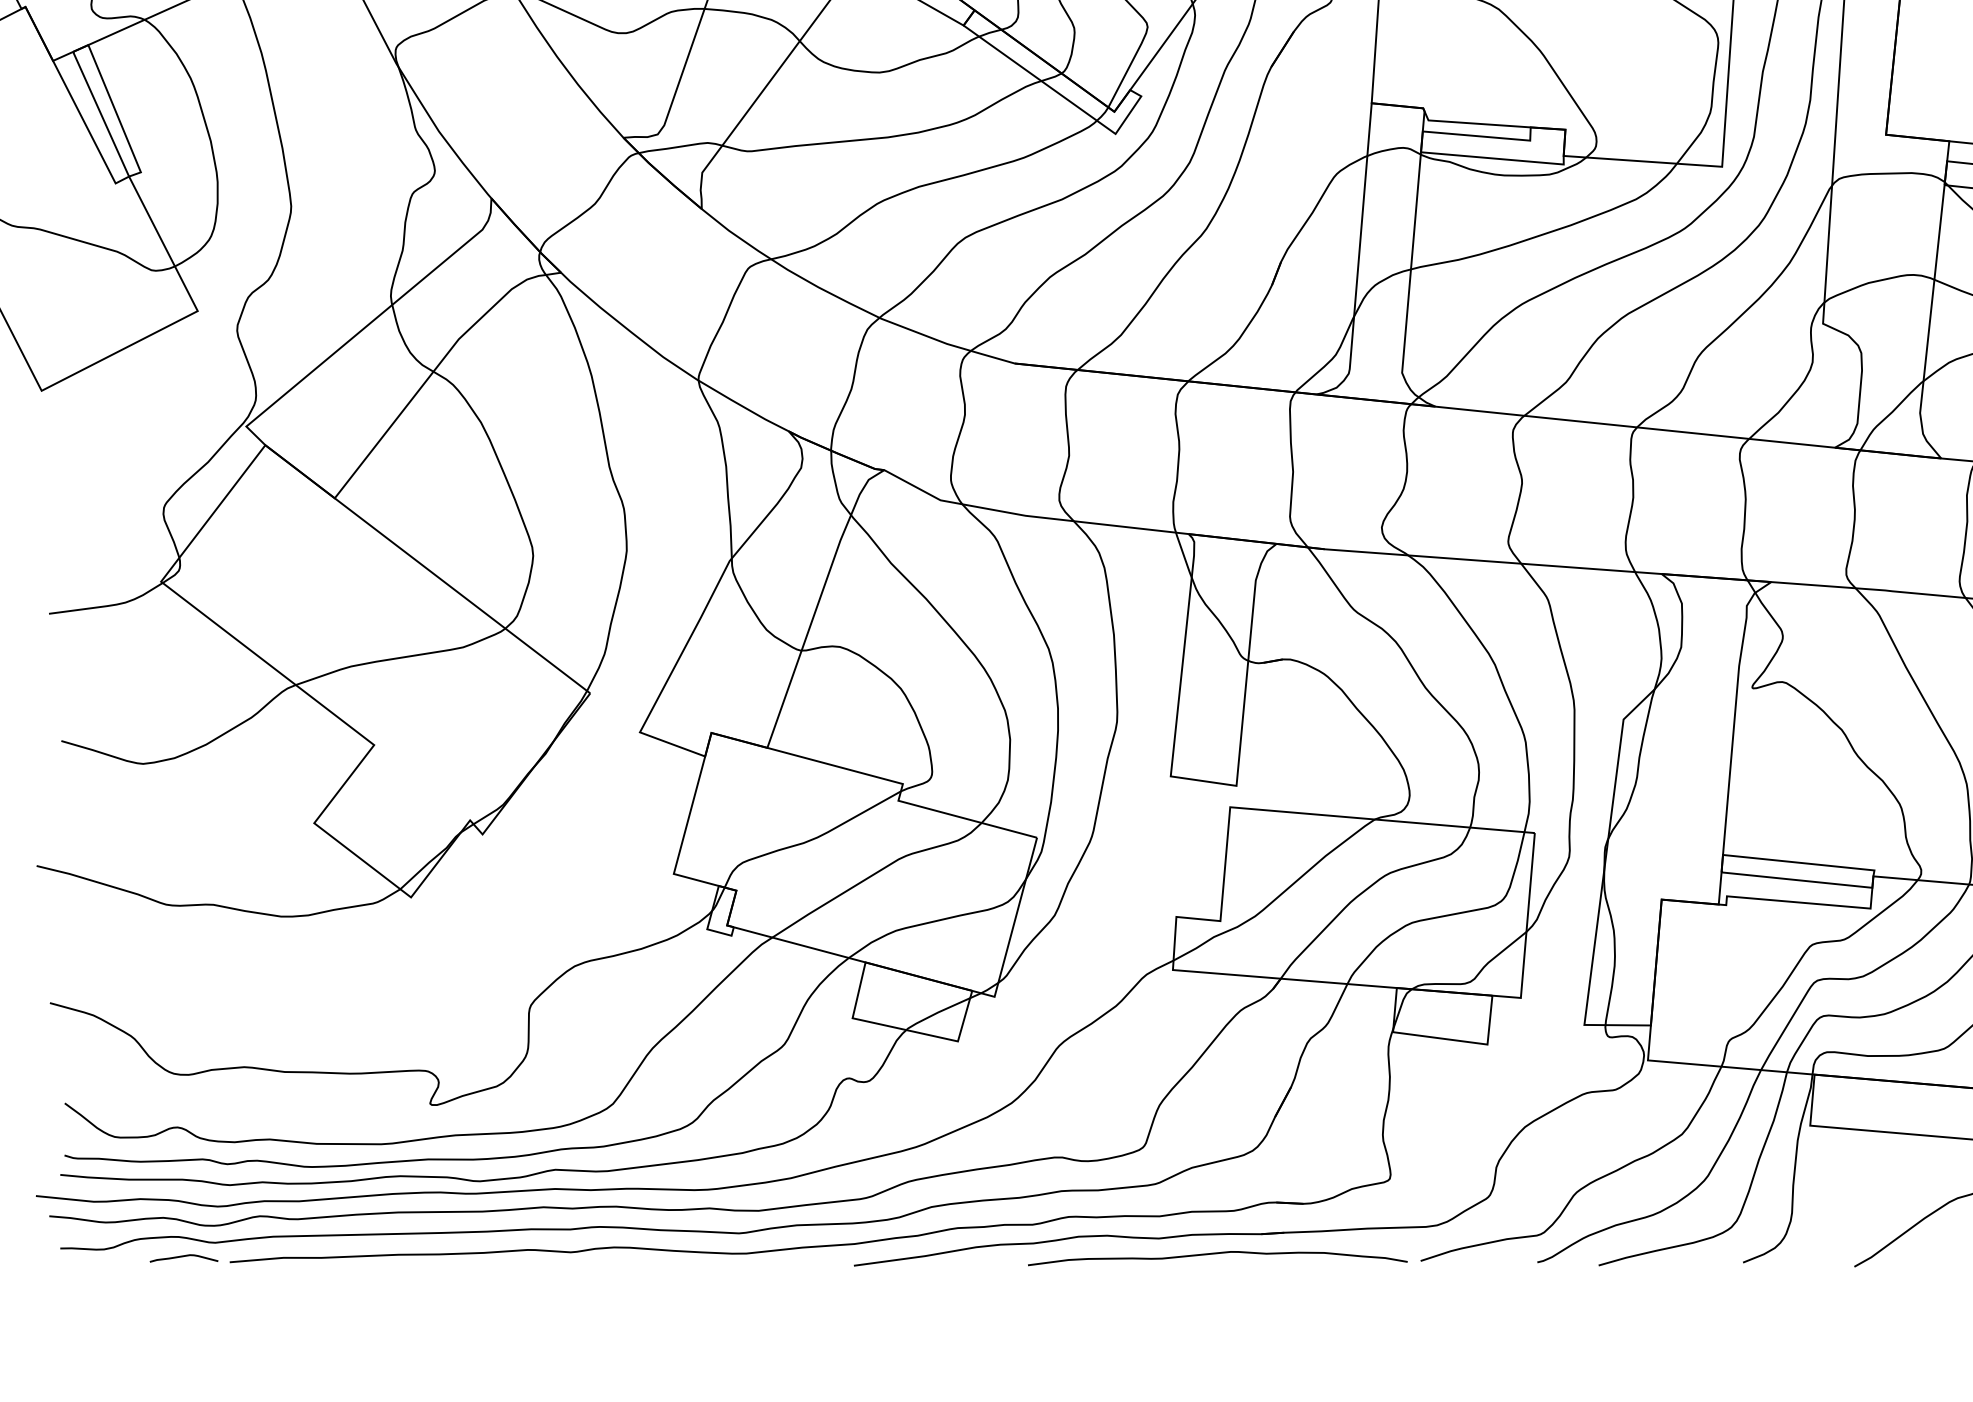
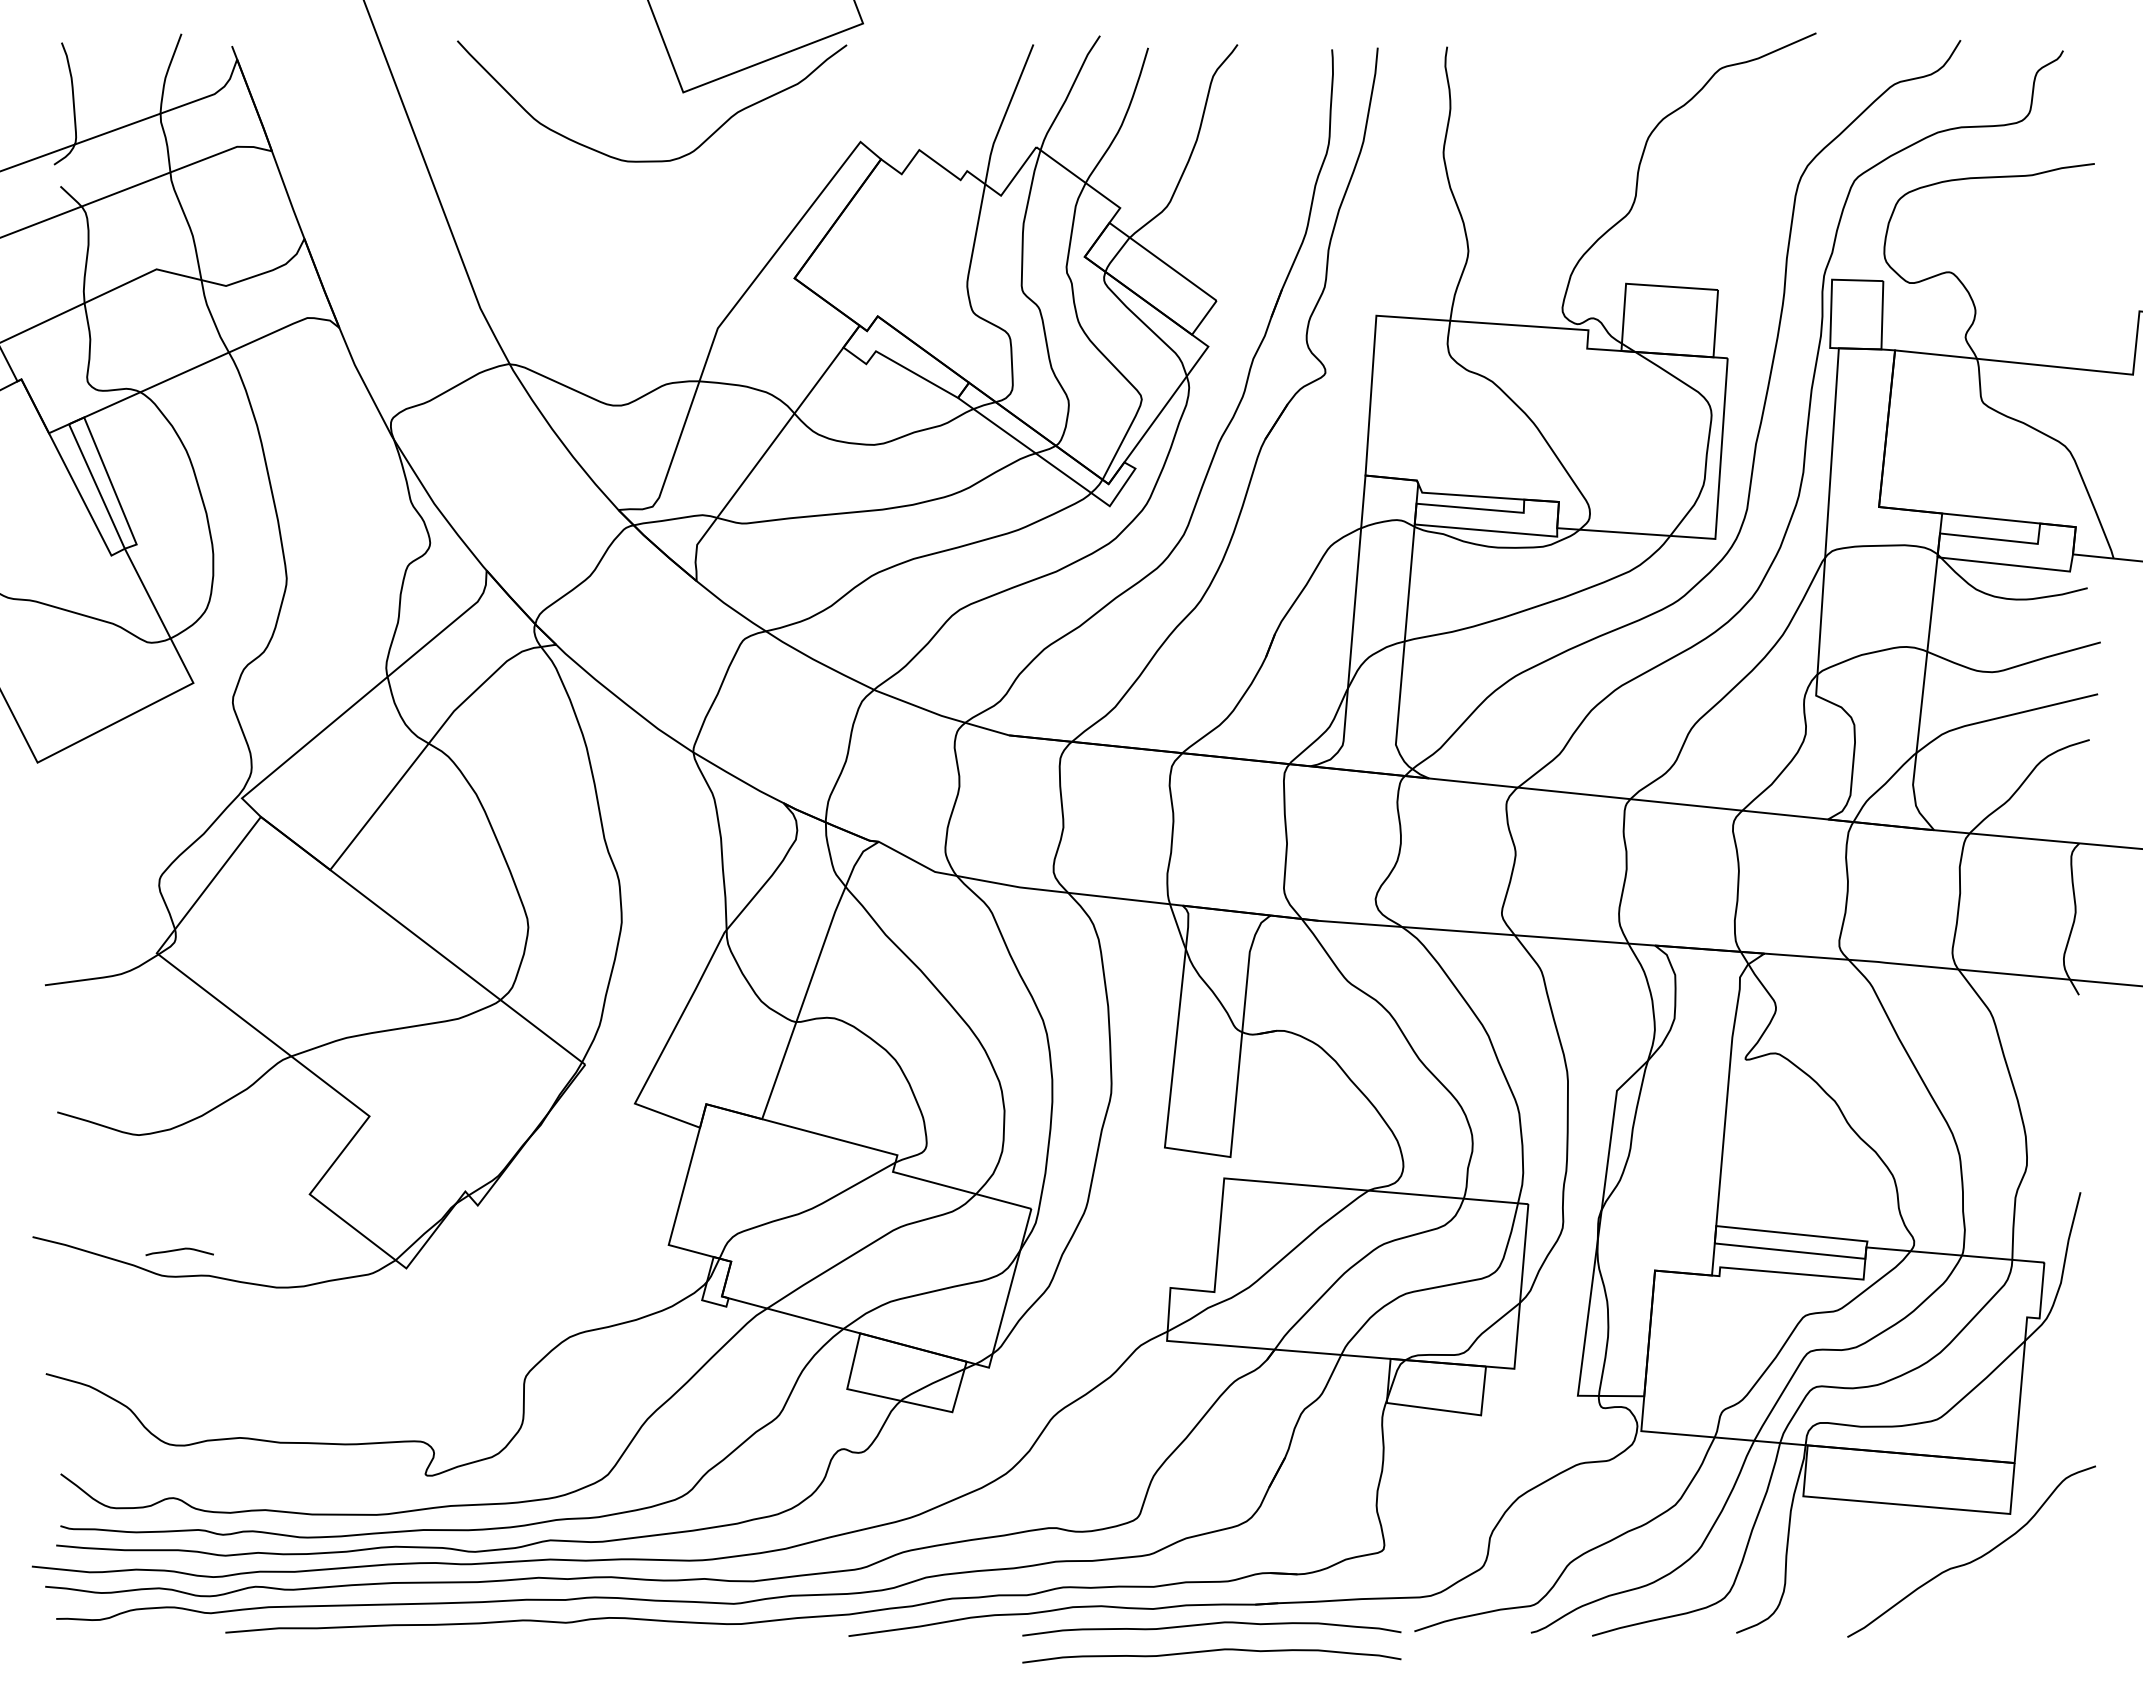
curve: (183, 1257) -> (179, 1250), moved
curve: (1217, 1281) -> (1211, 1651), added

